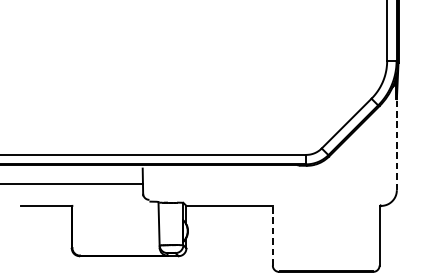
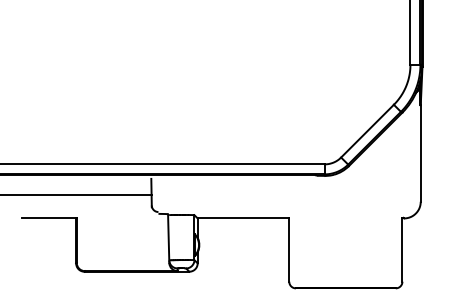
line: (396, 144) -> (420, 153), dashed -> solid
line: (273, 236) -> (289, 250), dashed -> solid

